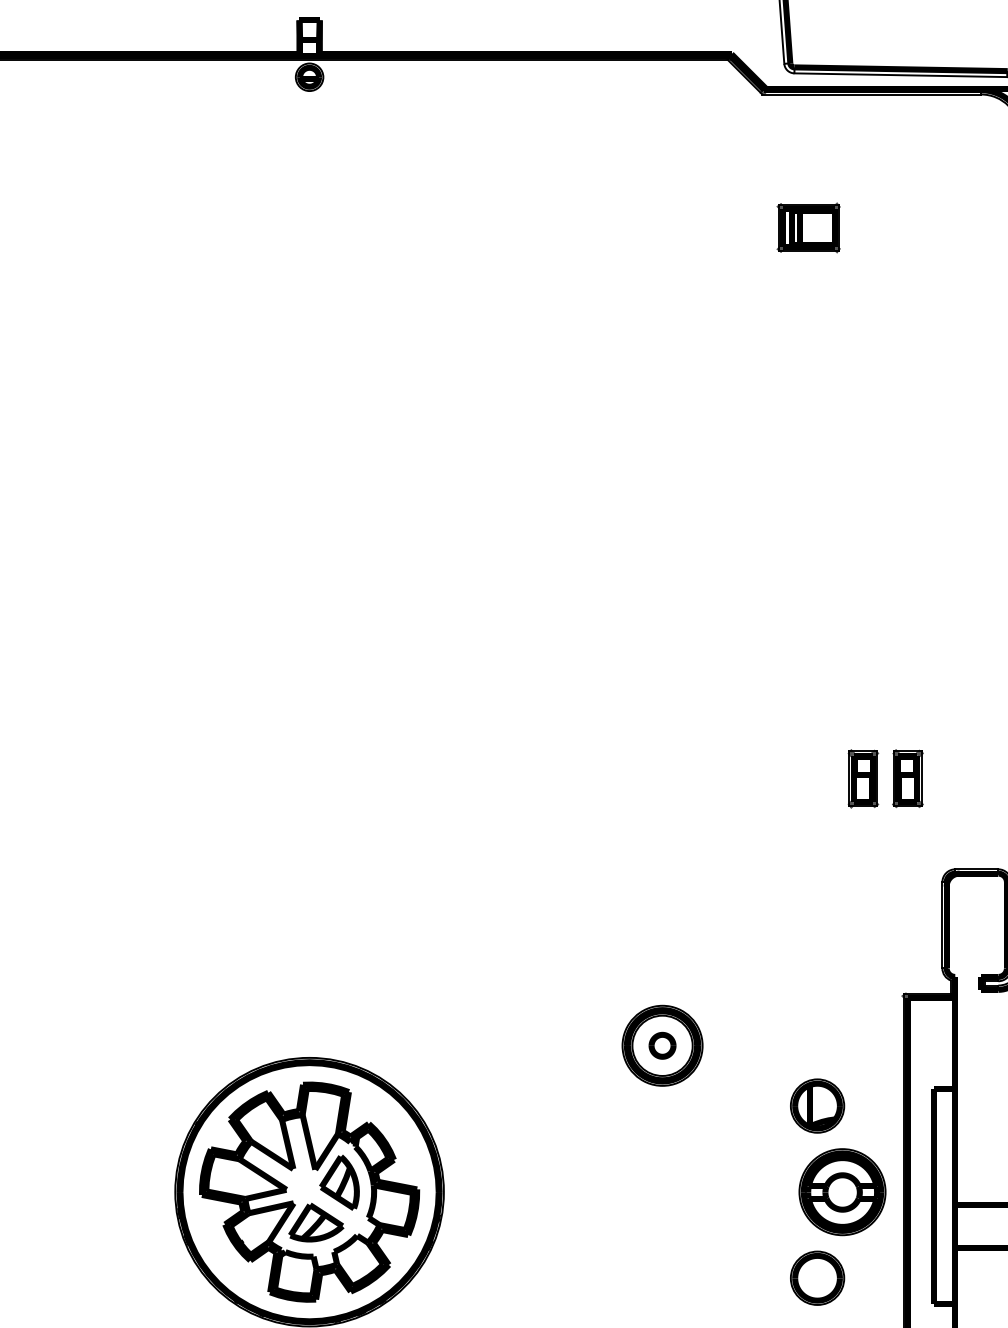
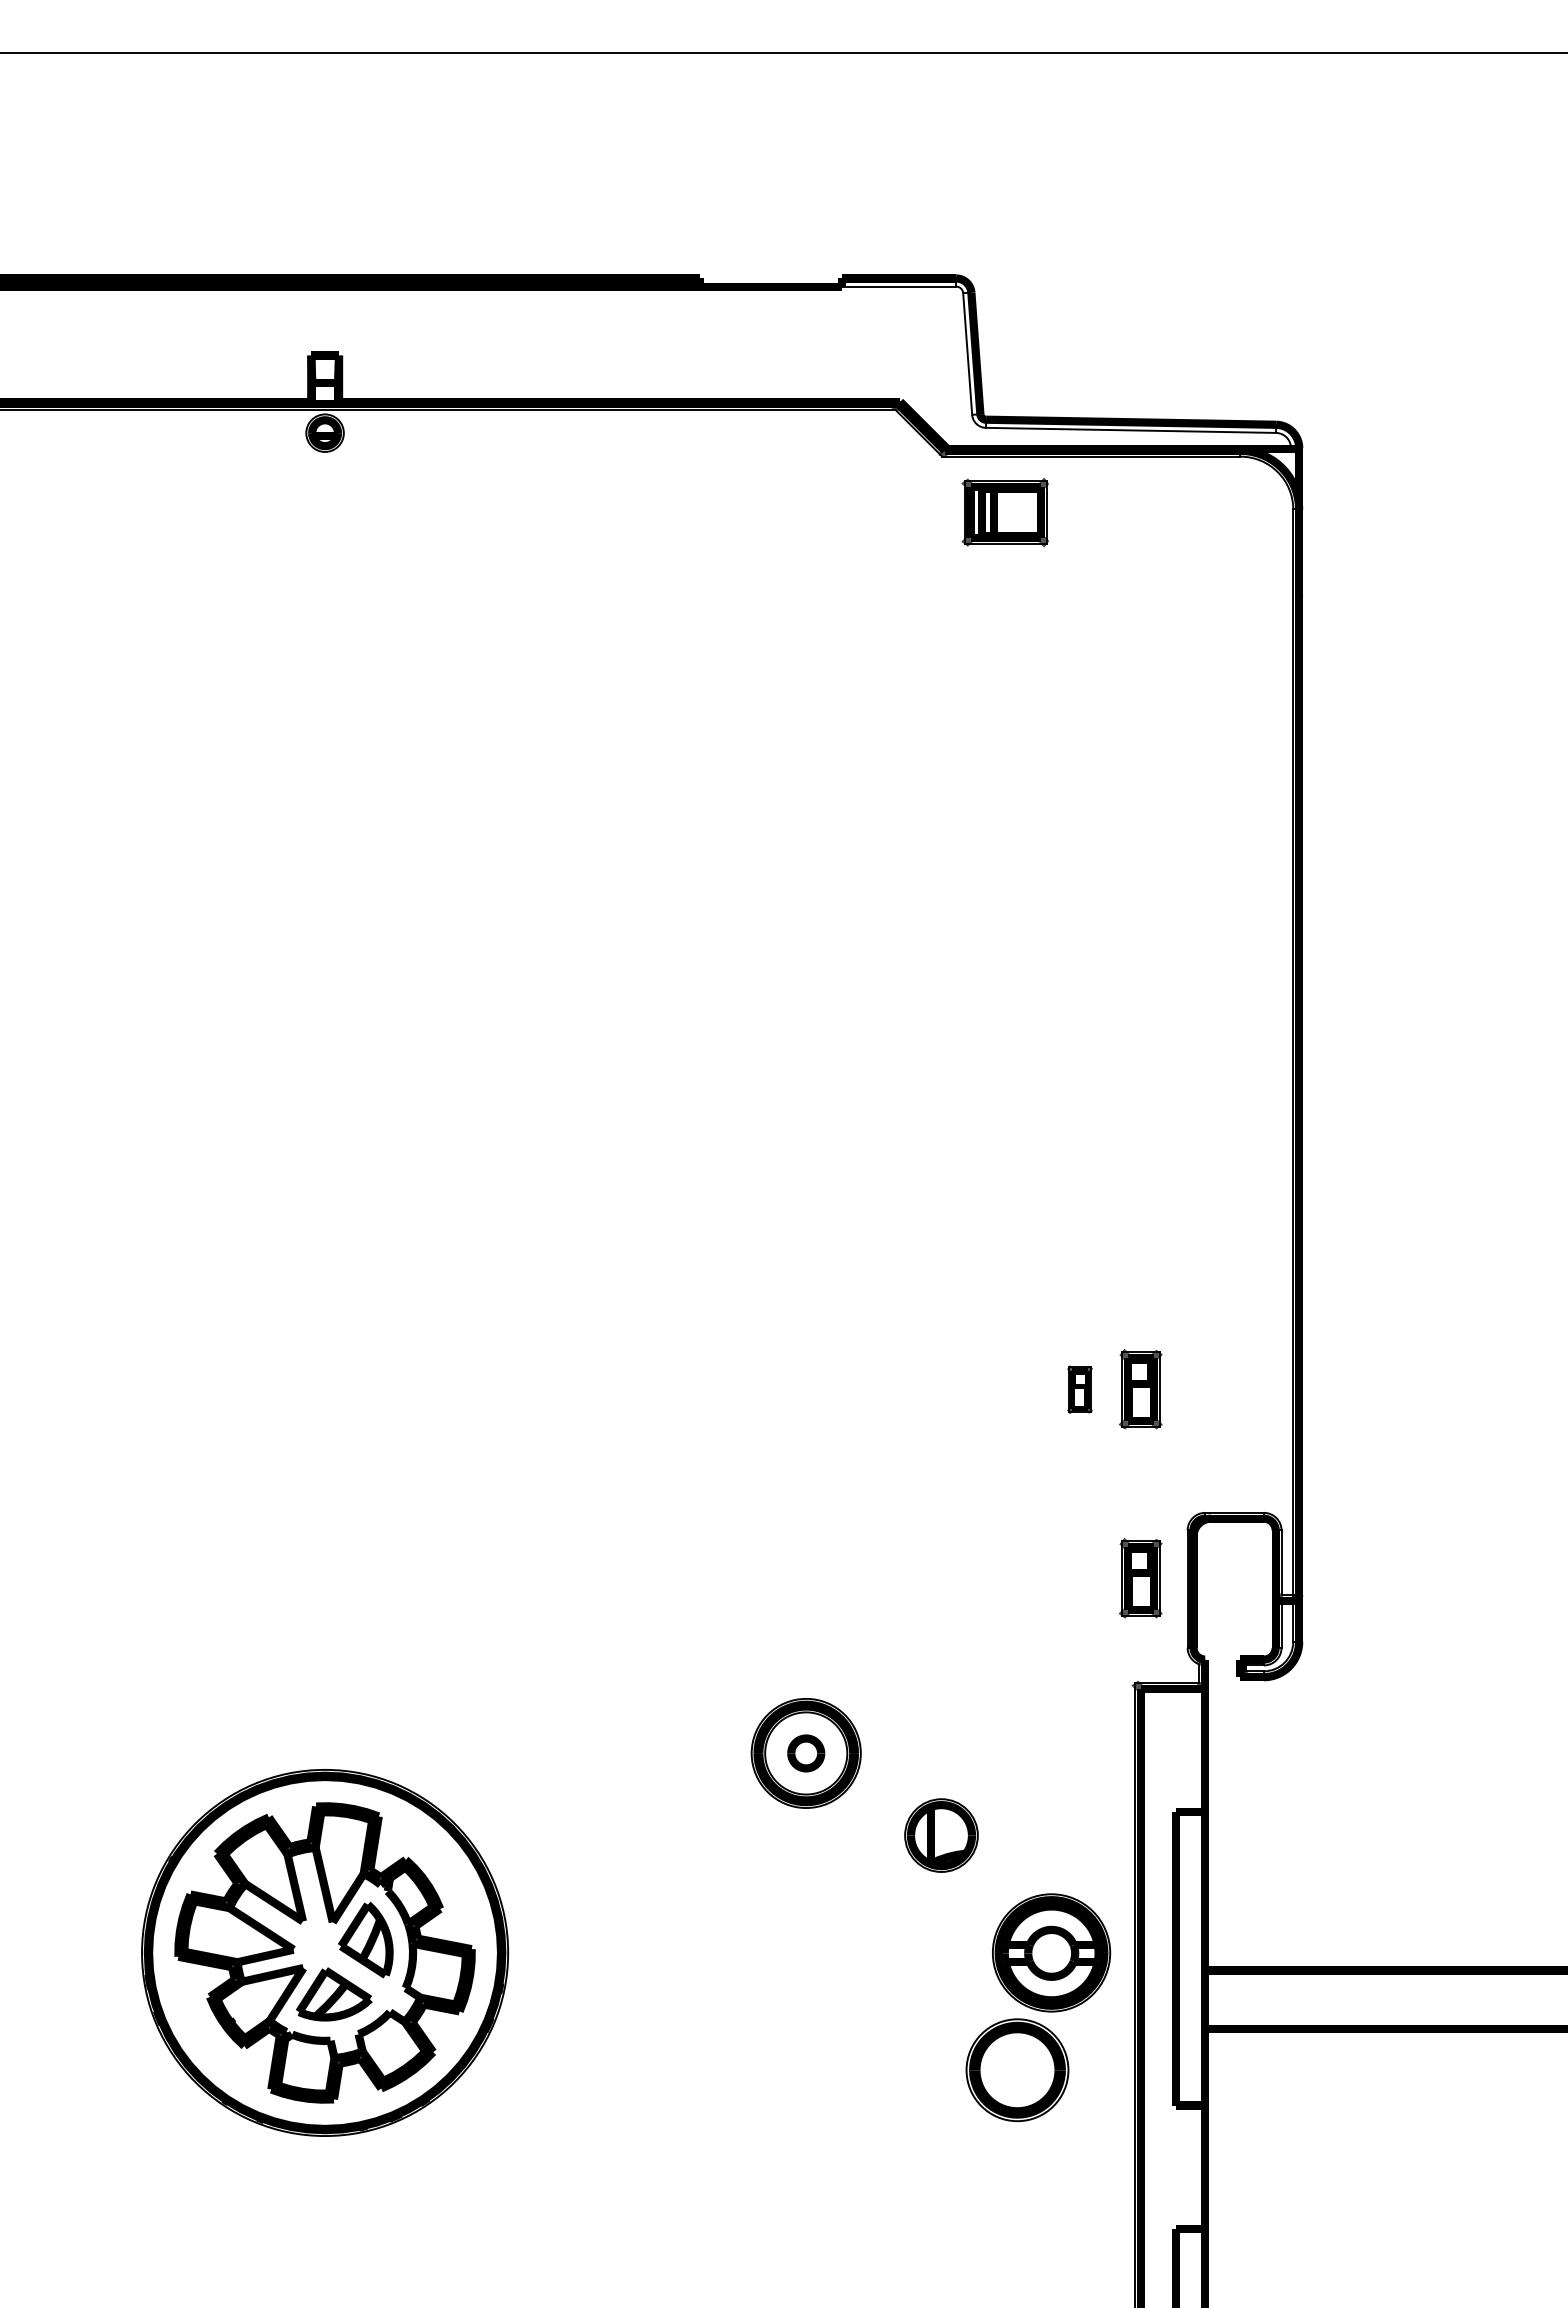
part: (808, 227) -> (1004, 512), moved
part: (863, 778) -> (1079, 1389), size x0.6
part: (907, 917) -> (1140, 1578), added
part: (817, 1106) -> (941, 1835), moved
part: (817, 1278) -> (1017, 2070), size x1.4

